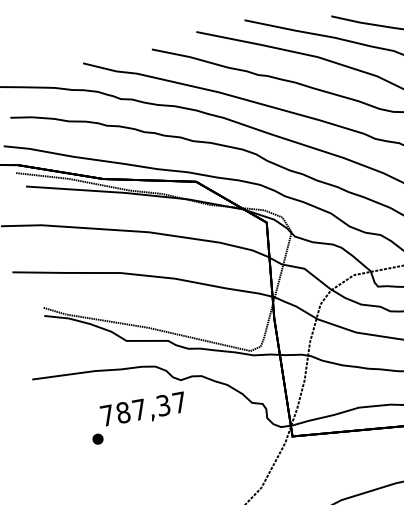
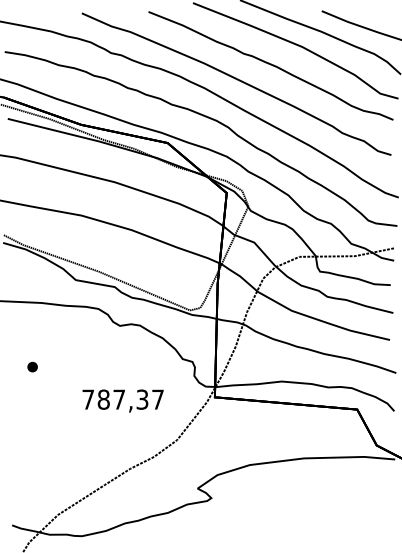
text: (142, 410) -> (122, 400), moved

